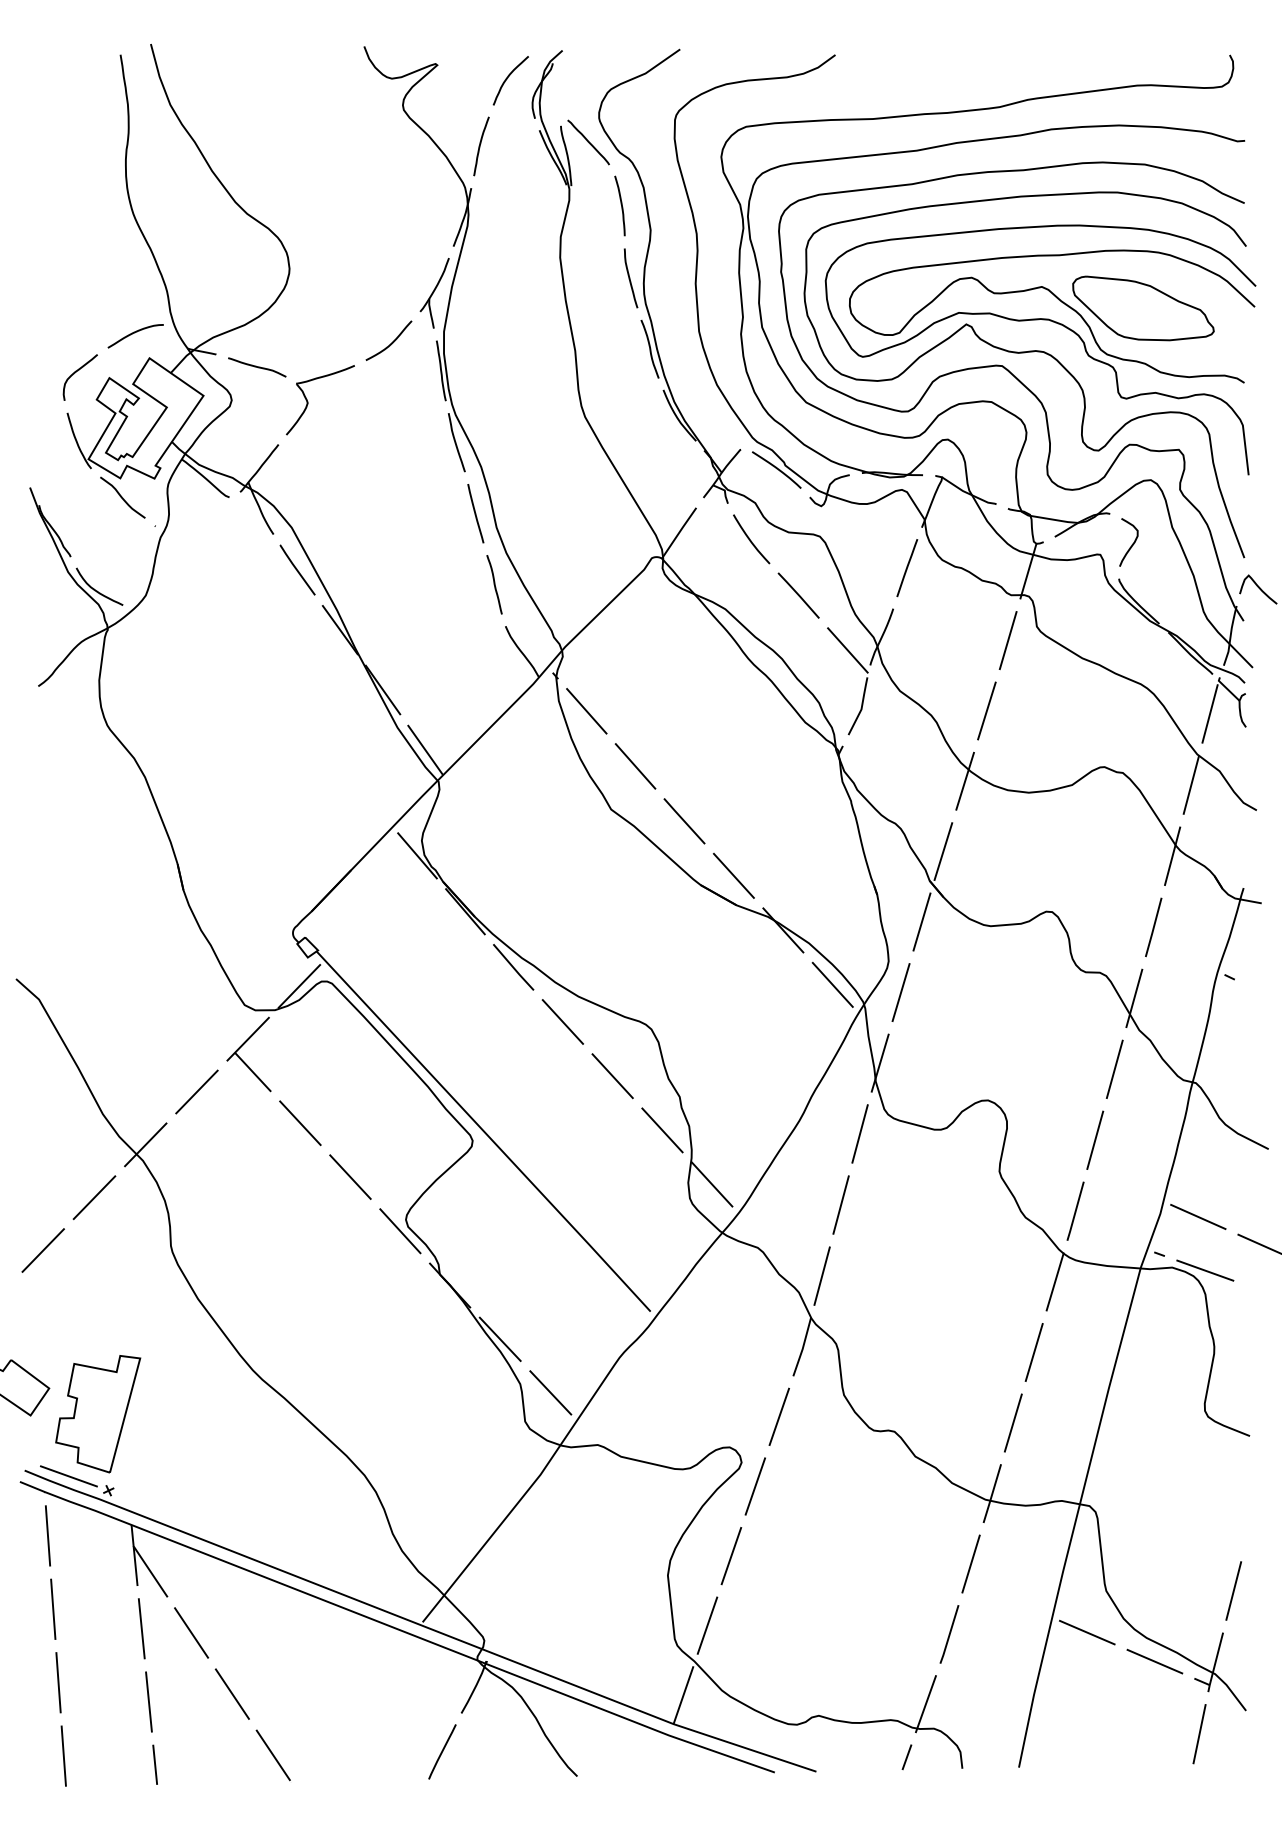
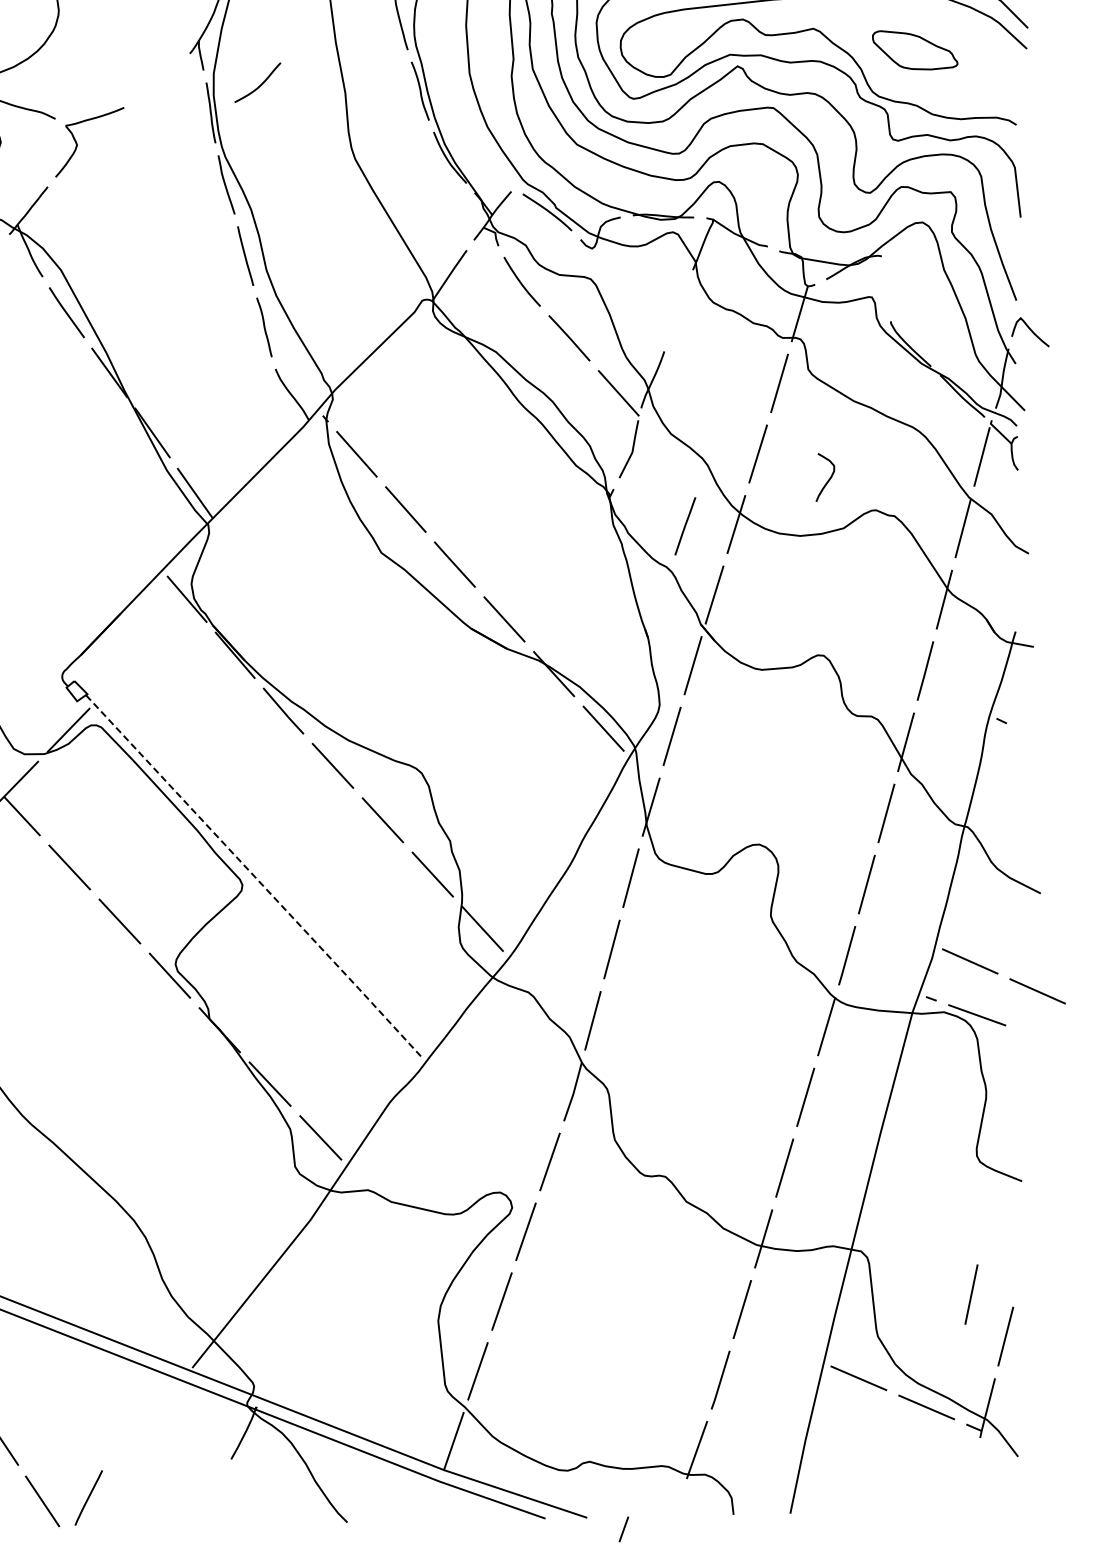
part: (1143, 308) -> (915, 50), size x0.6
curve: (391, 342) -> (260, 84), moved
curve: (1131, 544) -> (827, 479), moved
line: (907, 568) -> (685, 526), moved
line: (483, 1131) -> (253, 875), solid -> dashed
line: (1199, 1734) -> (971, 1294), moved
line: (442, 1751) -> (88, 1497), moved
line: (906, 1757) -> (623, 1529), moved

